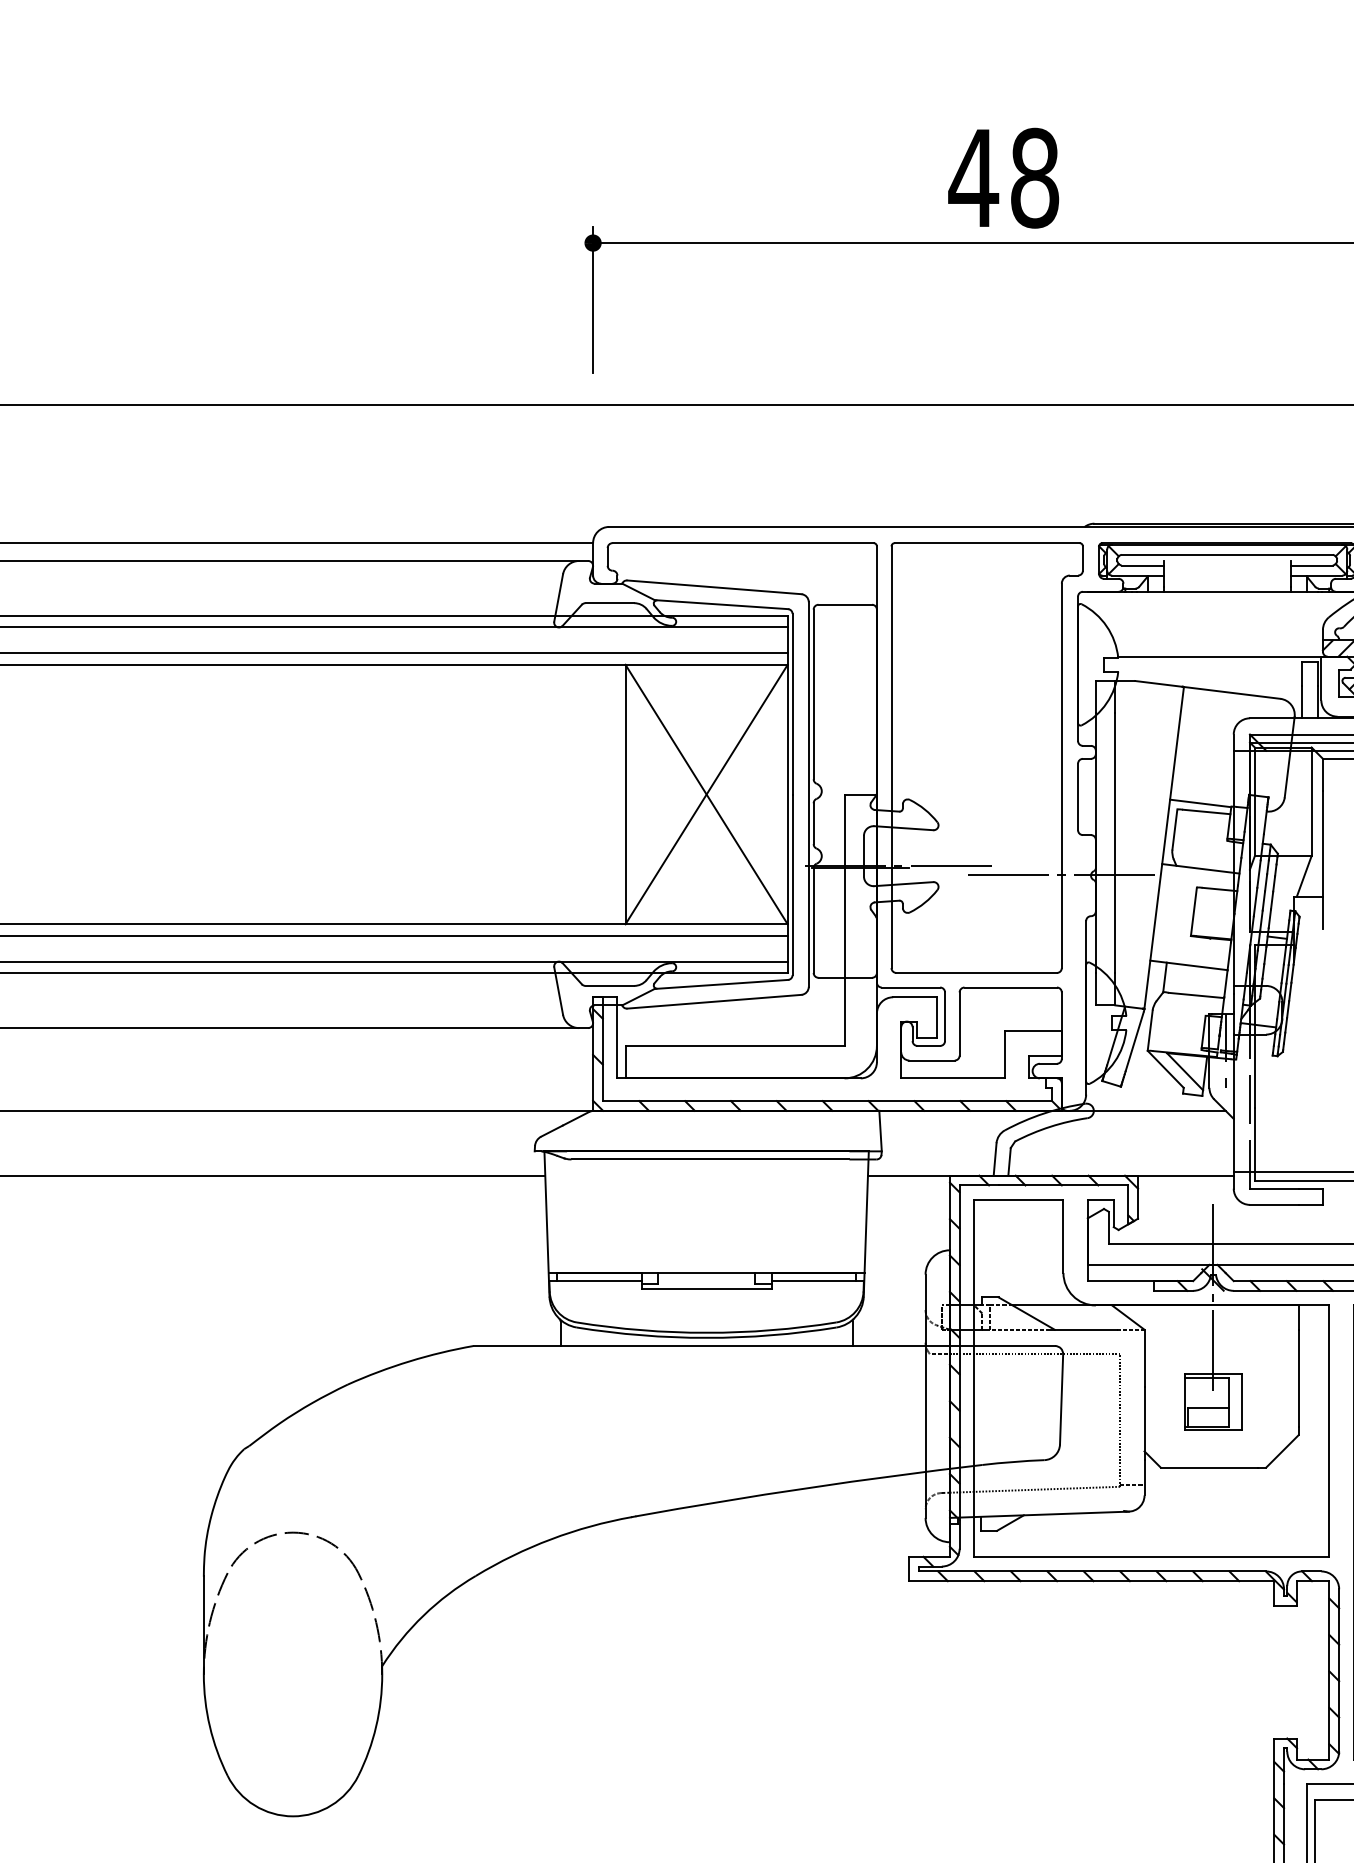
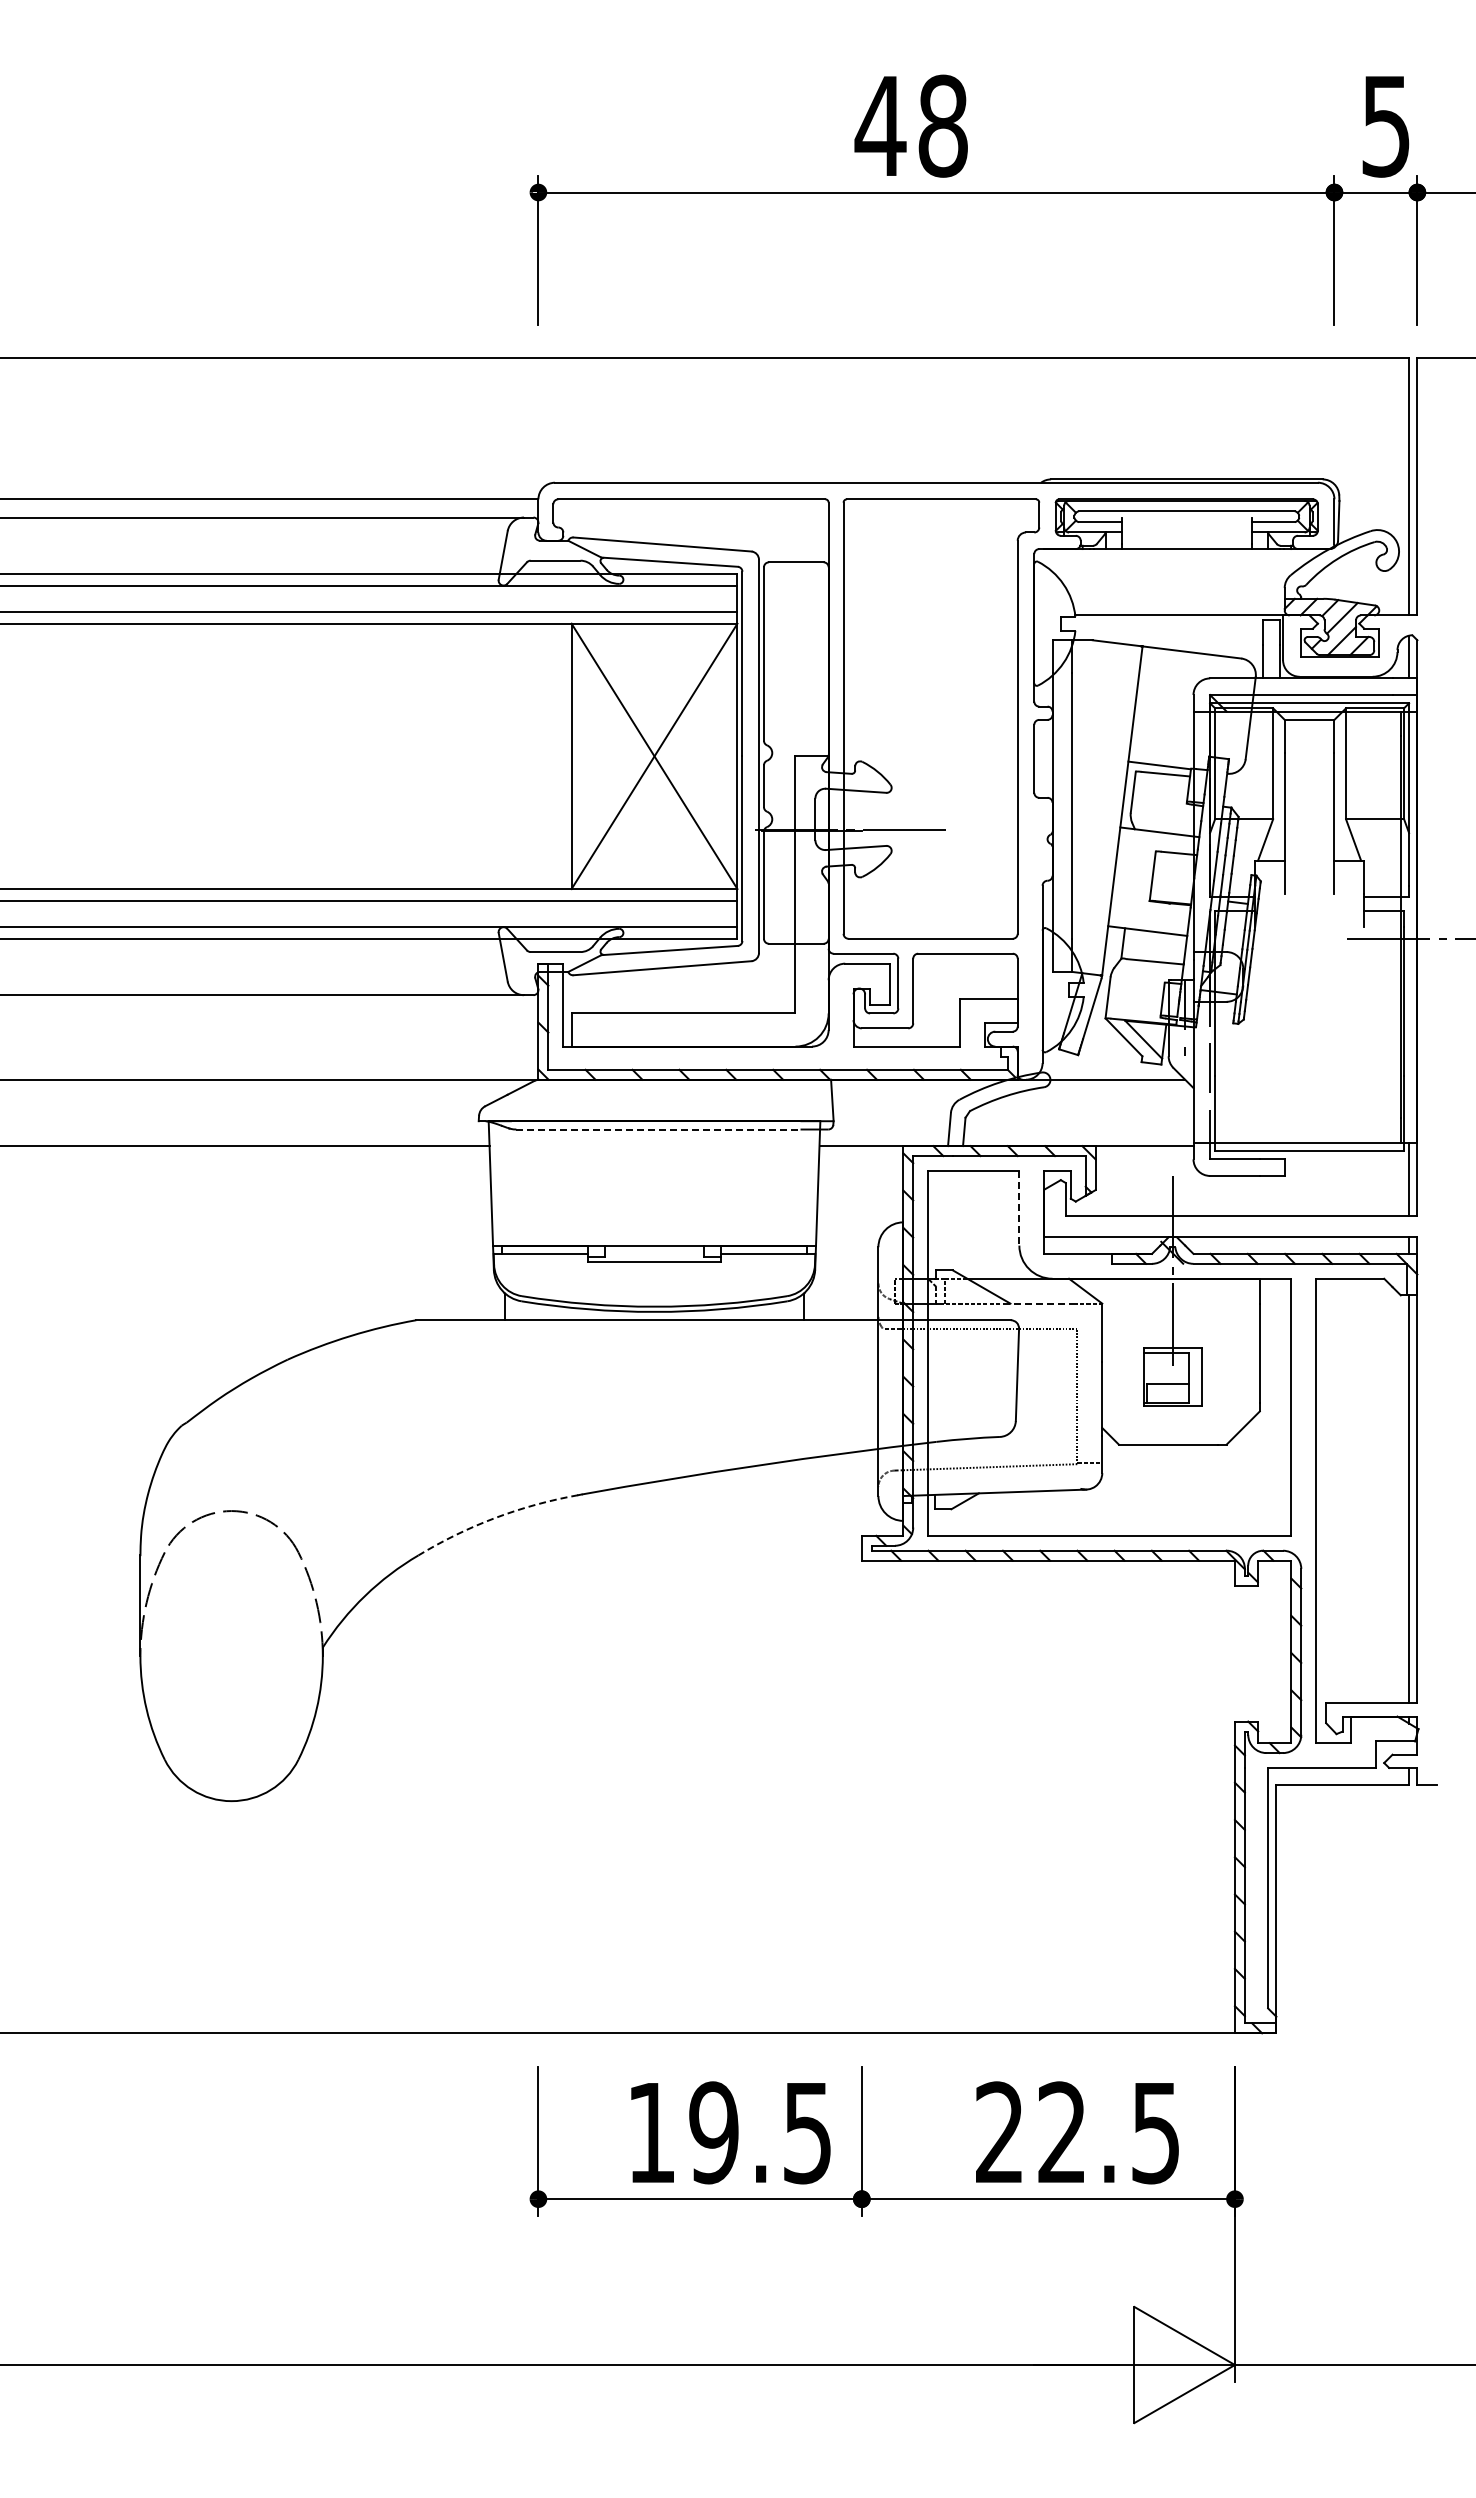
text: (1002, 177) -> (910, 125), moved
line: (1059, 874) -> (1015, 838), removed
line: (710, 1159) -> (658, 1129), solid -> dashed
line: (1063, 1236) -> (1019, 1208), solid -> dashed
line: (1082, 1329) -> (1038, 1303), solid -> dashed
arc: (551, 1538) -> (495, 1517), solid -> dashed

